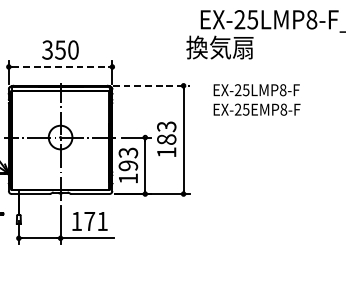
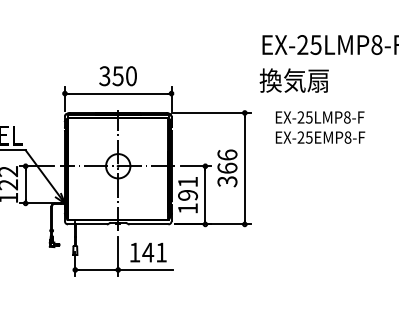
text: (219, 47) -> (293, 80), moved
line: (60, 66) -> (118, 93), dashed -> solid
line: (152, 85) -> (212, 112), dashed -> solid
text: (166, 139) -> (227, 168), 183 -> 366
text: (128, 152) -> (188, 181), 193 -> 191
text: (90, 221) -> (148, 252), 171 -> 141

